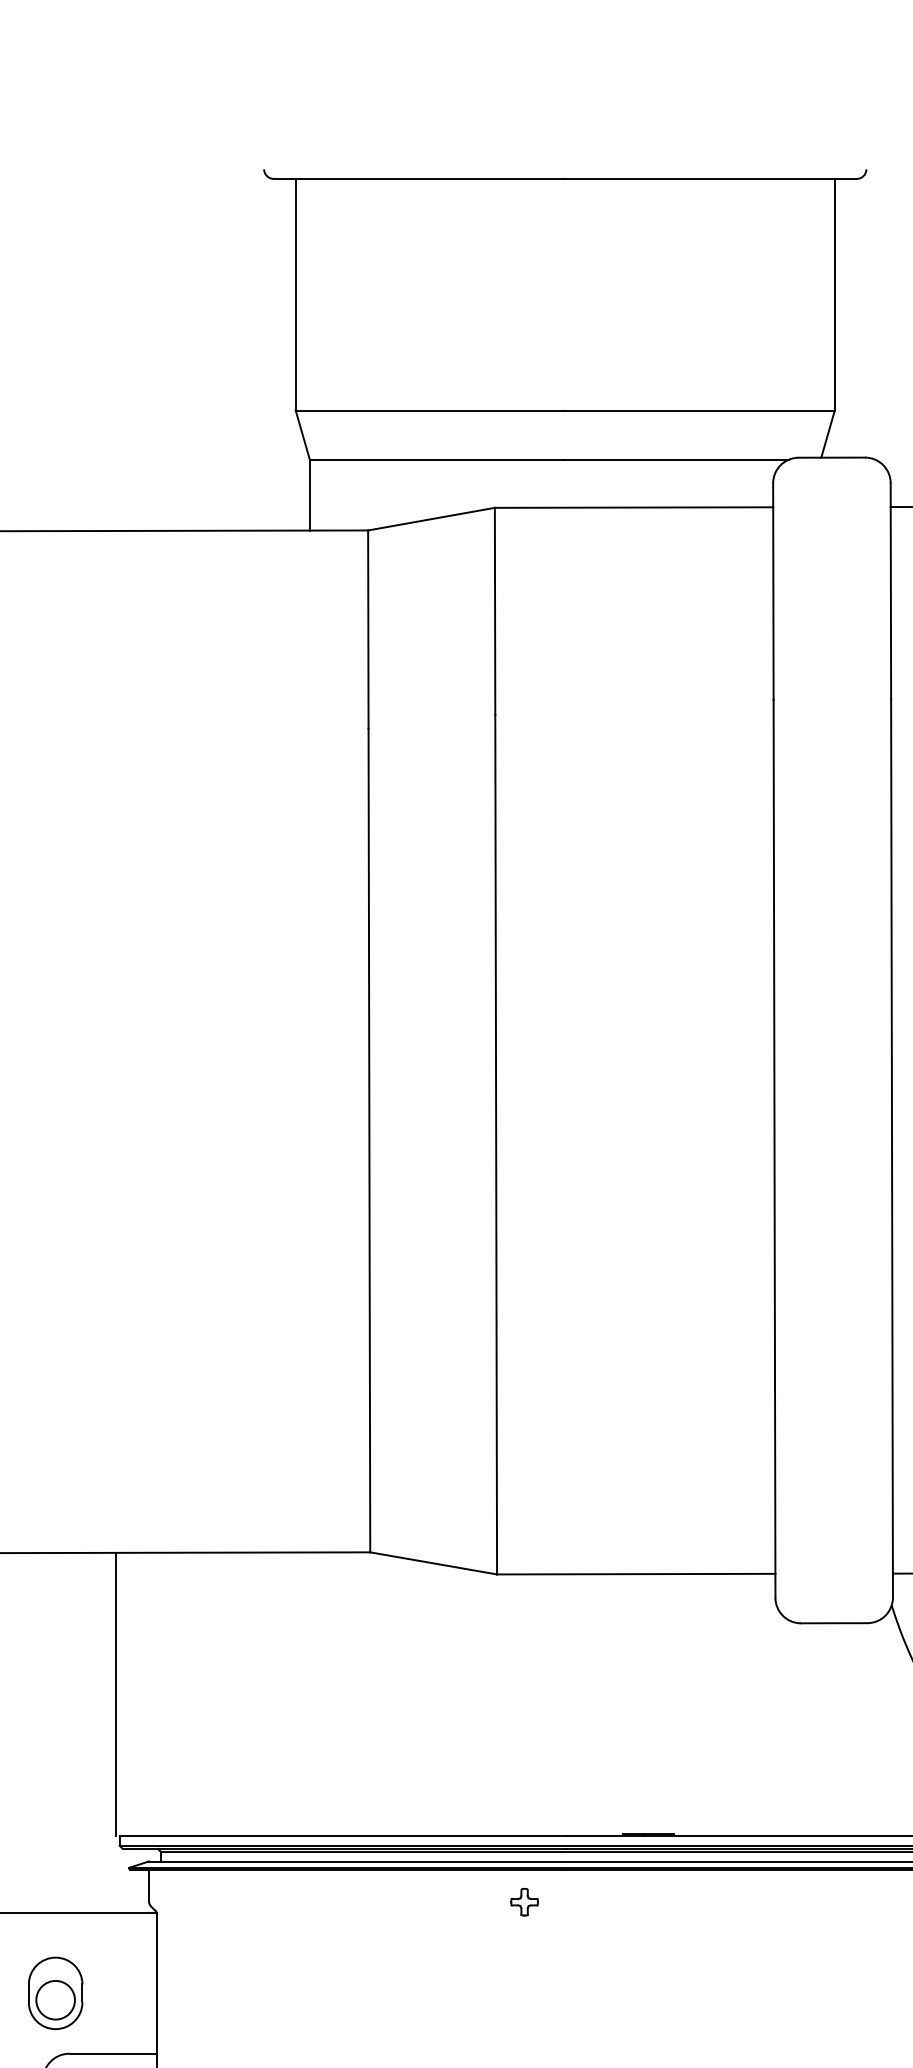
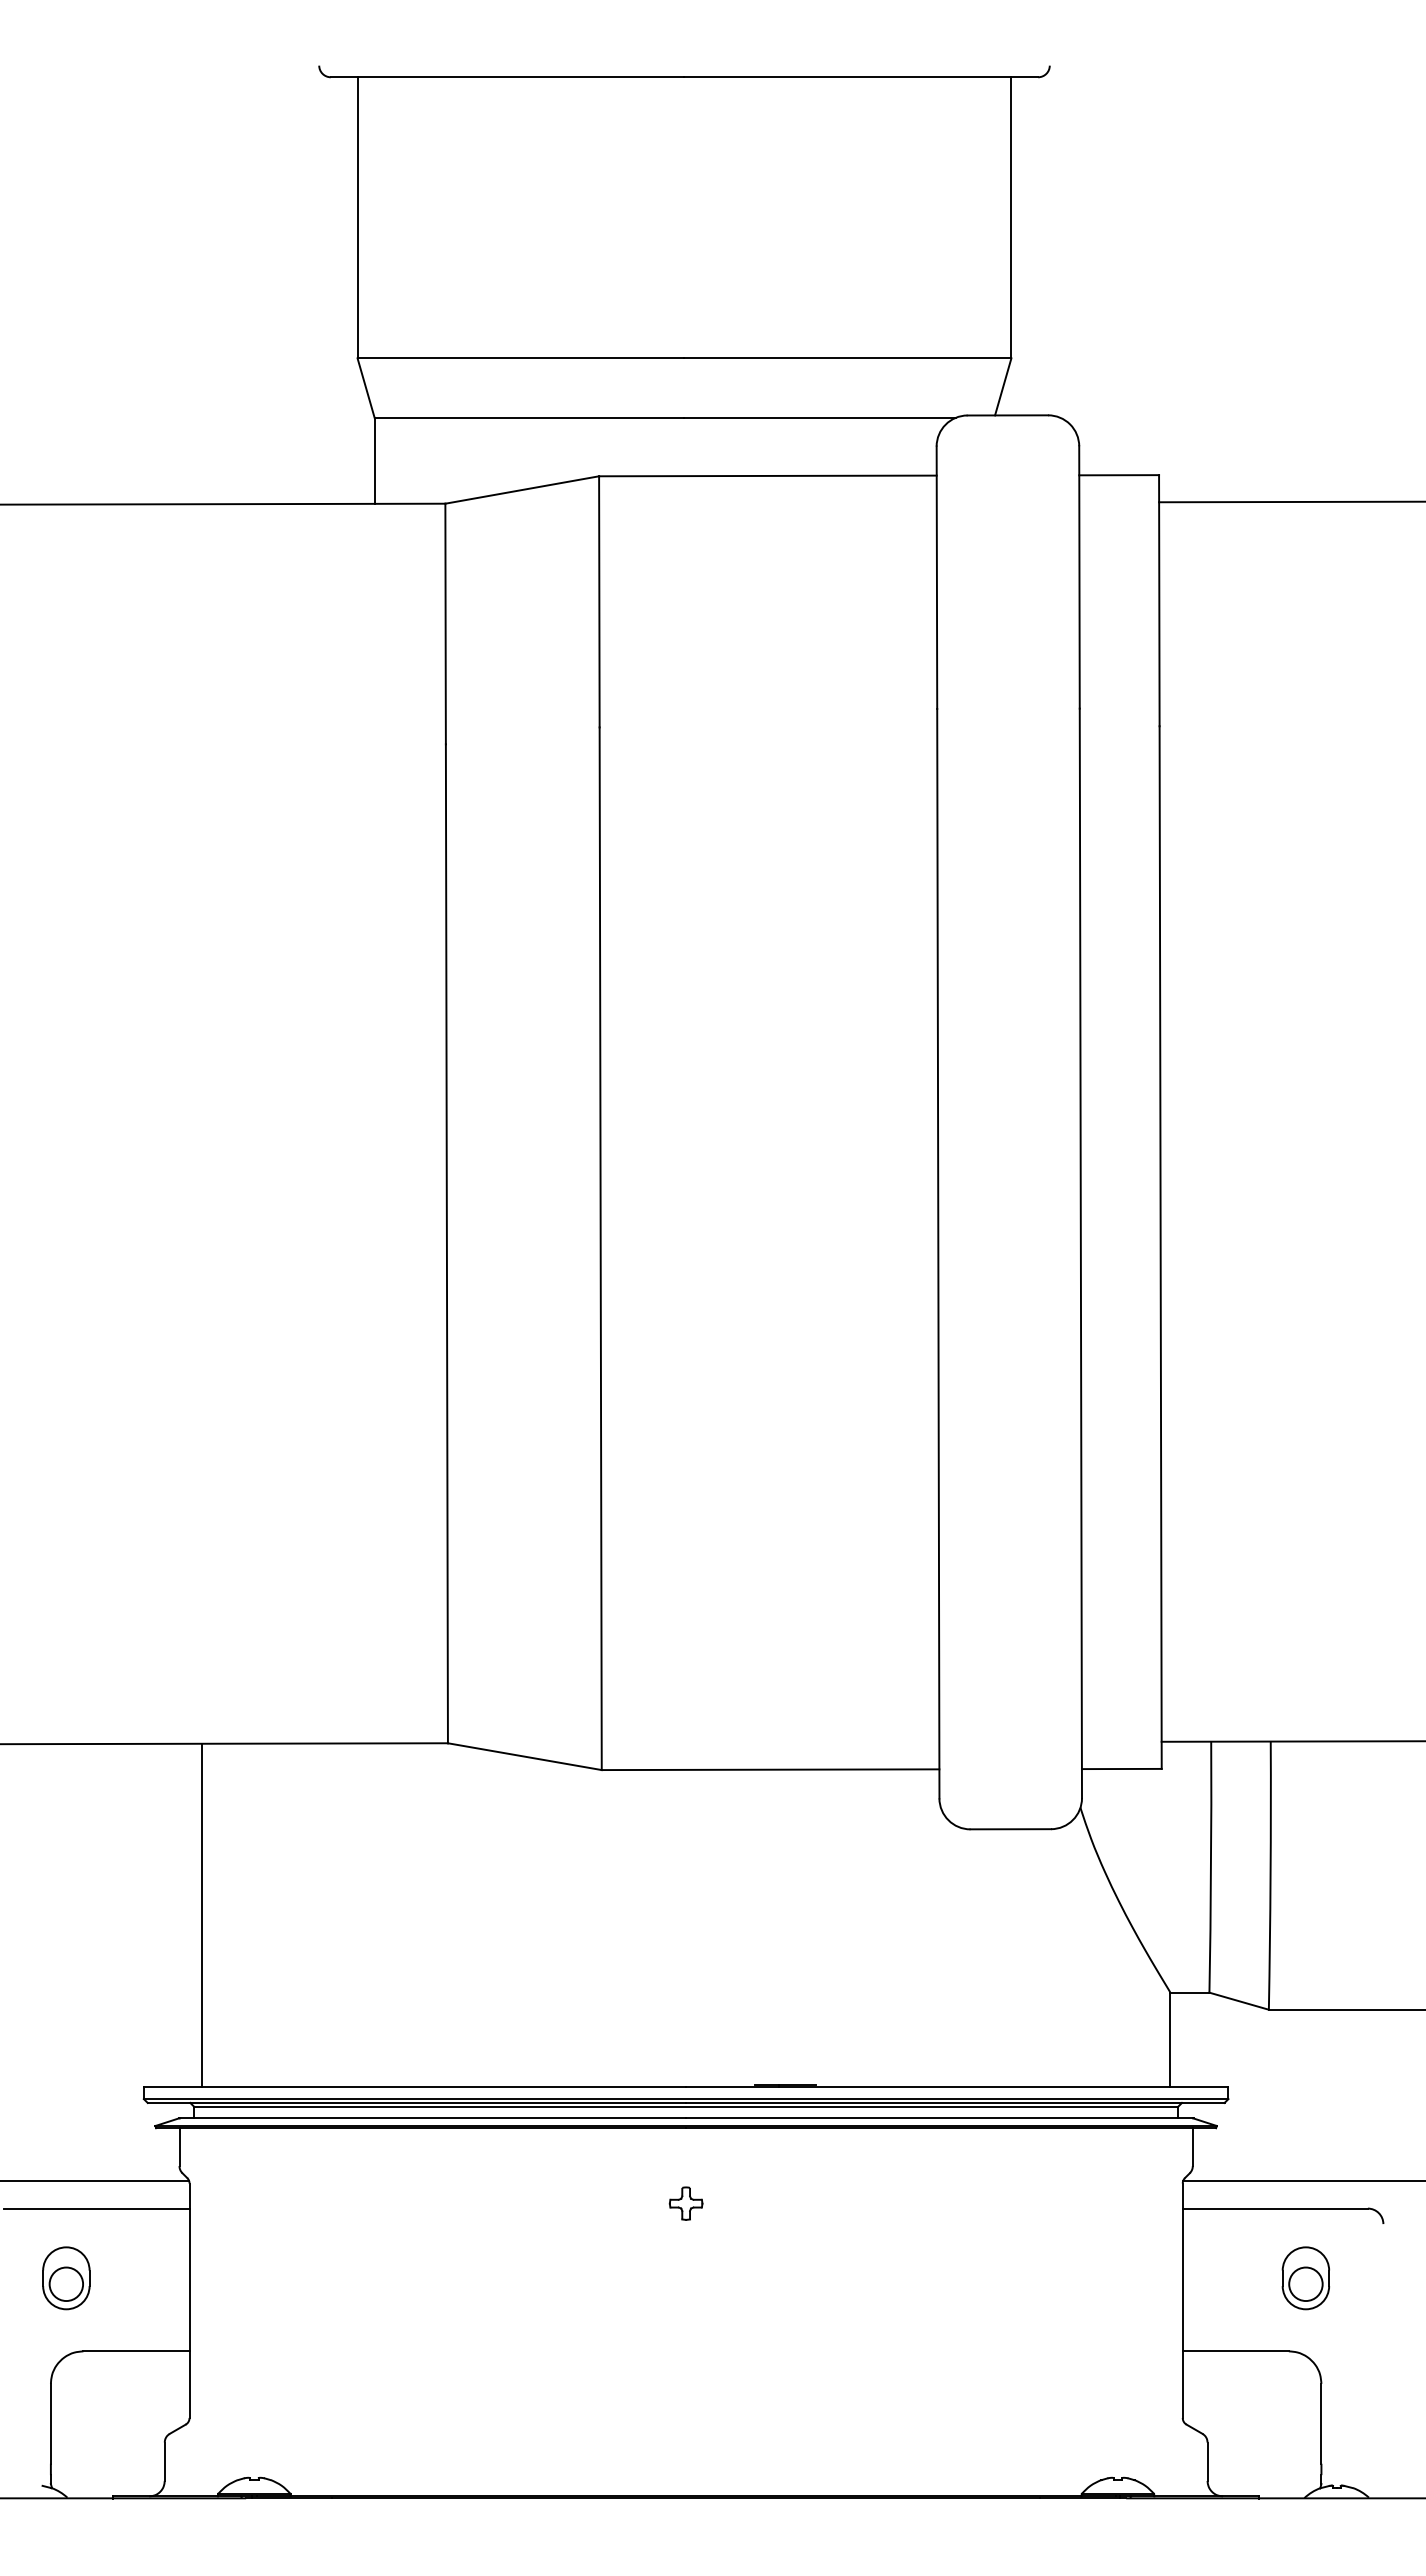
line: (115, 1694) -> (201, 1915), moved
part: (524, 1902) -> (685, 2203), moved
line: (80, 1935) -> (96, 2208), added
part: (55, 1993) -> (66, 2278), size x0.71

